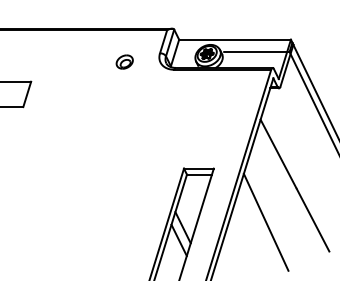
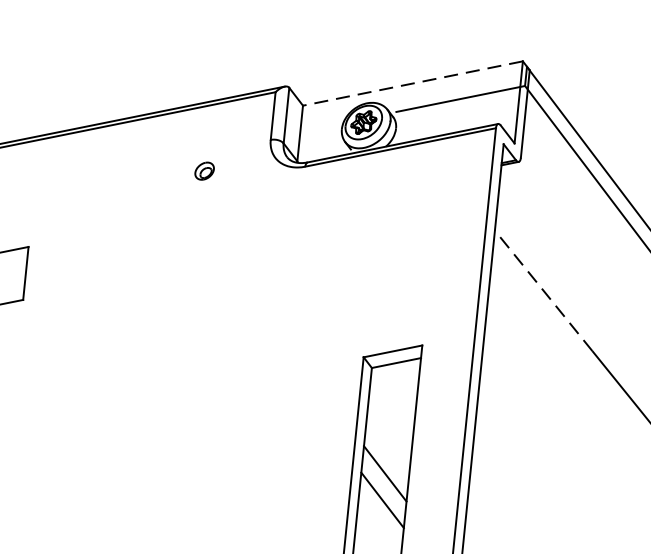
line: (235, 39) -> (413, 82), solid -> dashed
part: (124, 61) -> (204, 170), size x0.6
line: (278, 153) -> (543, 290), solid -> dashed
line: (265, 221) -> (544, 428), removed

